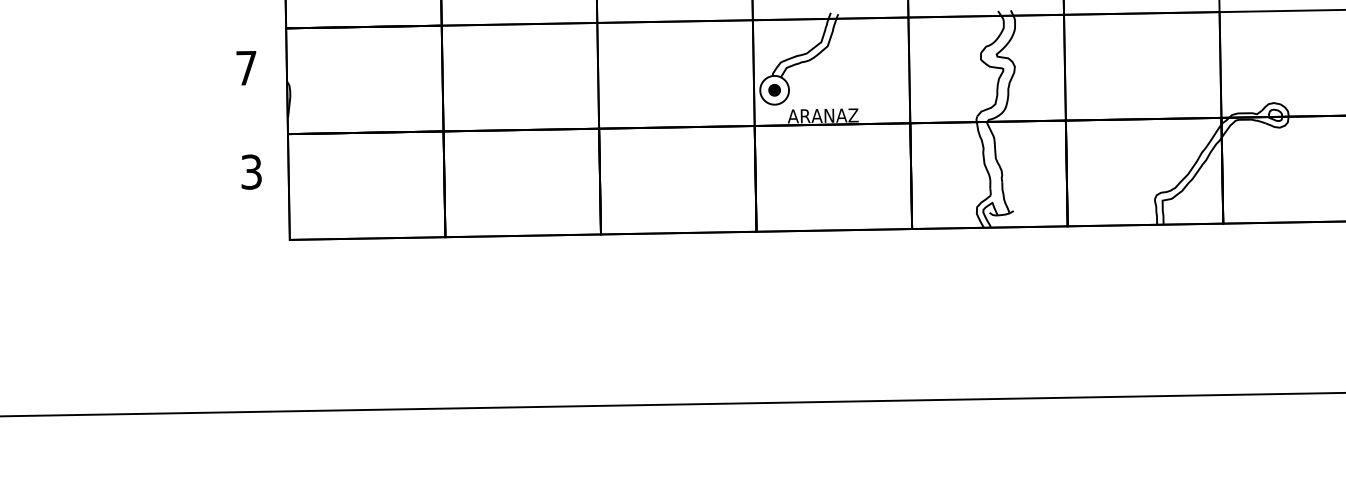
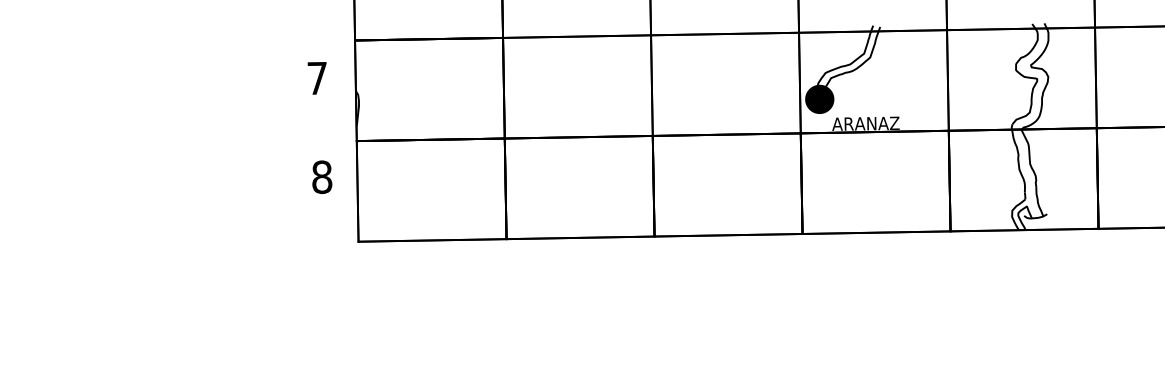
fill: (774, 89) -> (819, 98), added
text: (251, 171) -> (322, 176), 3 -> 8

